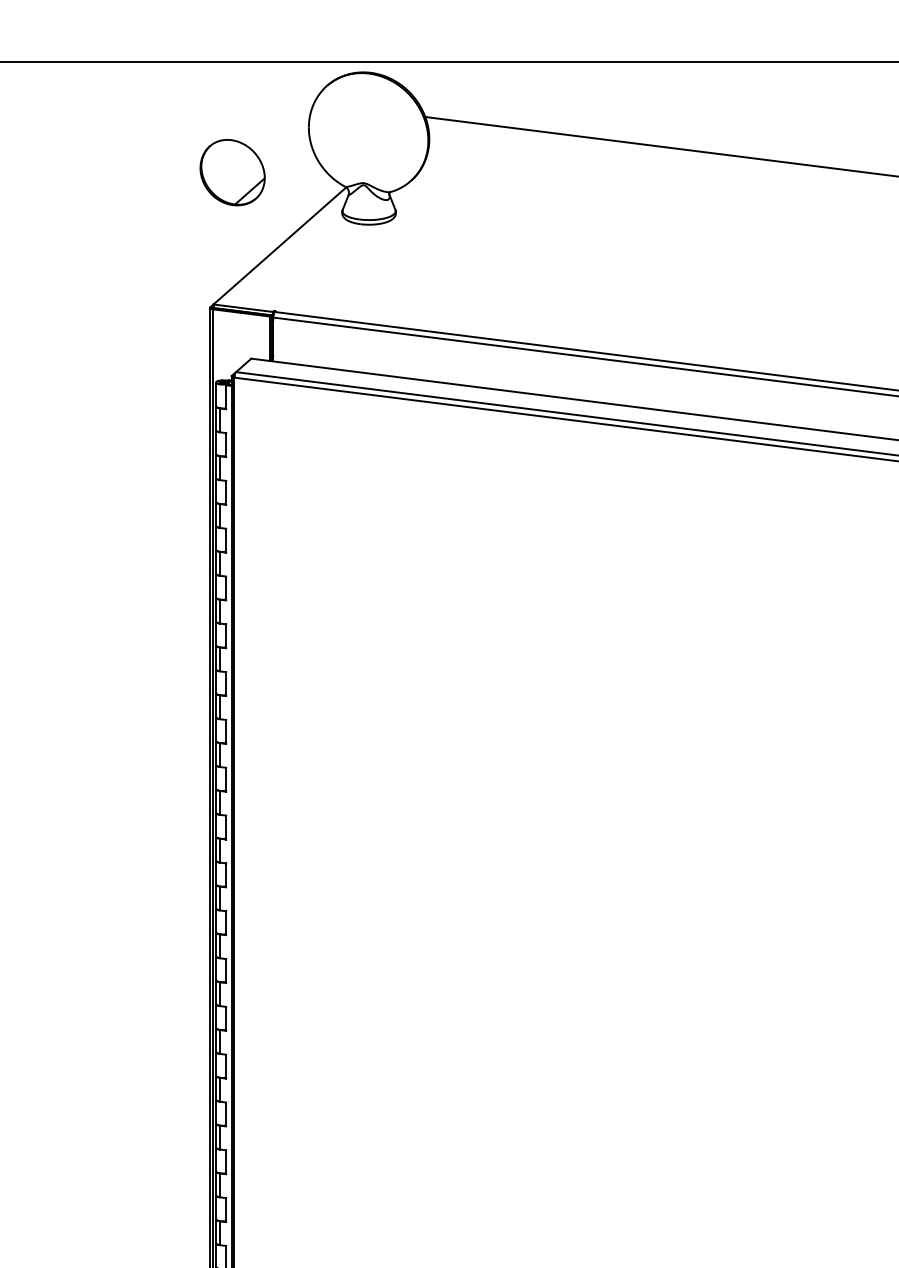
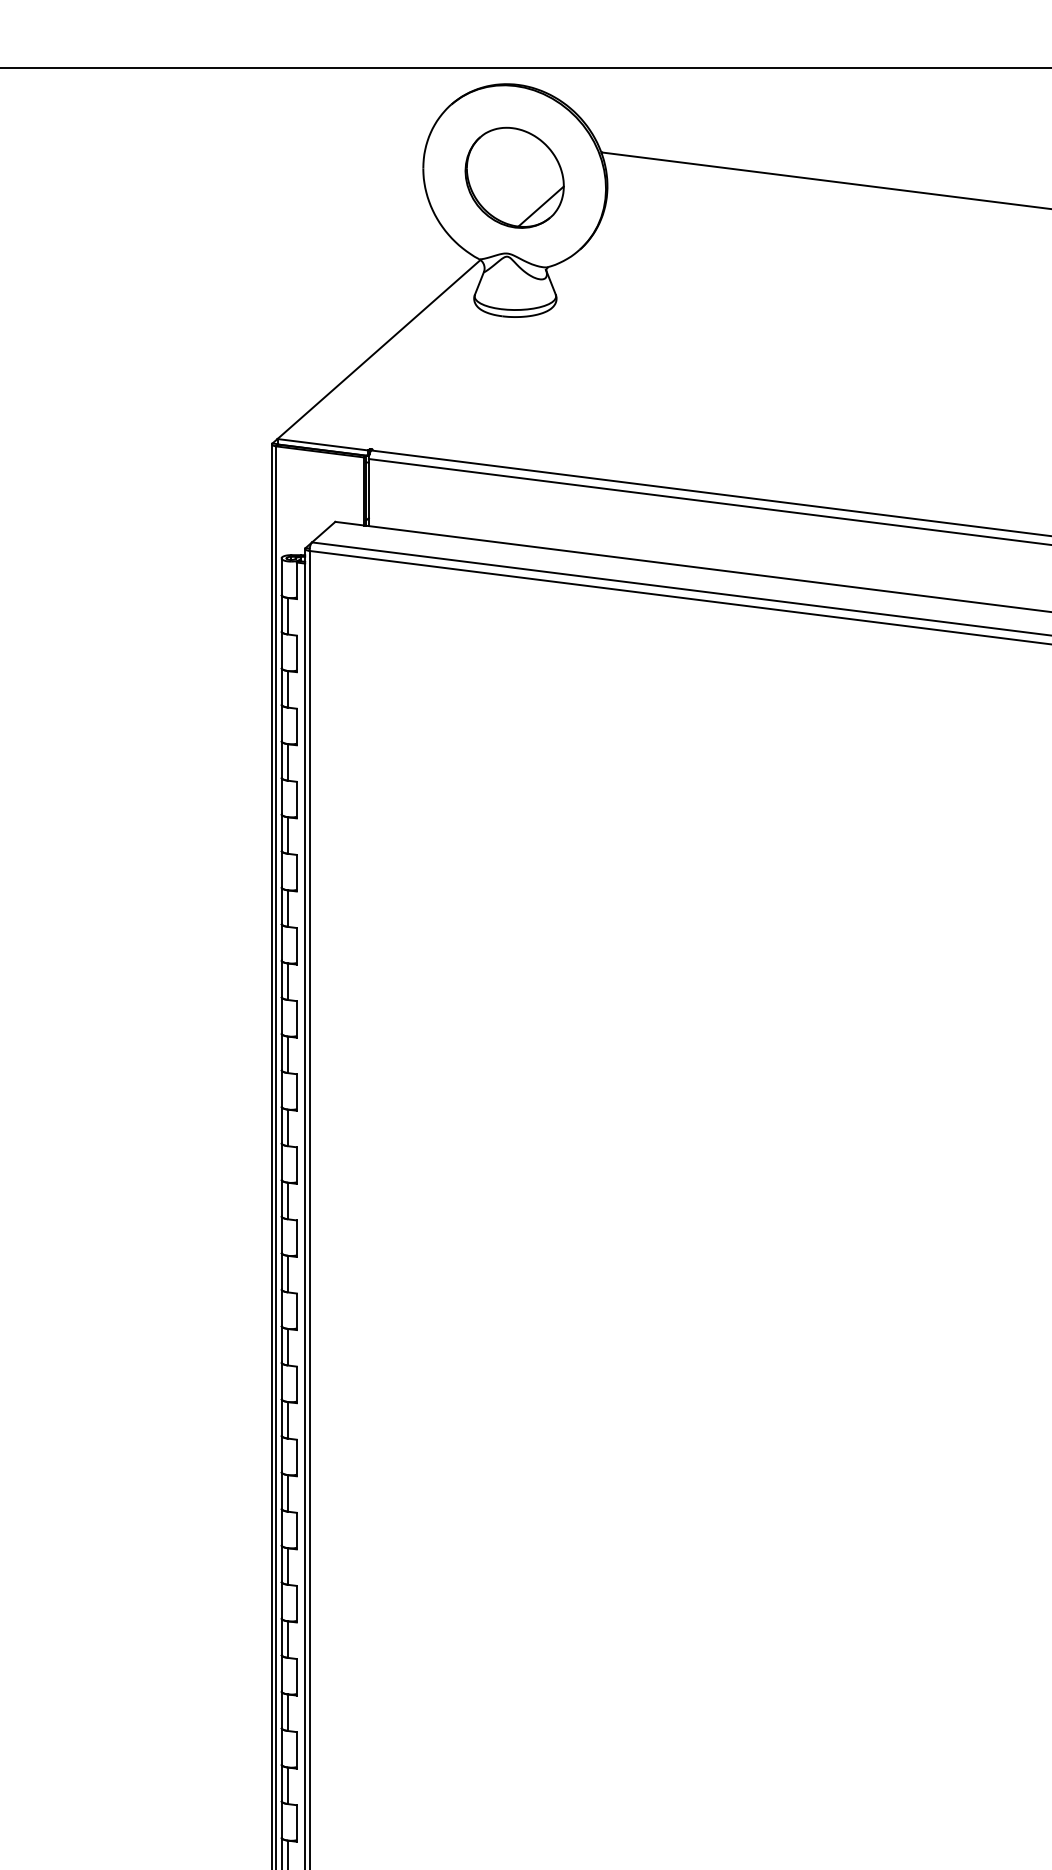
part: (232, 172) -> (514, 177), moved

